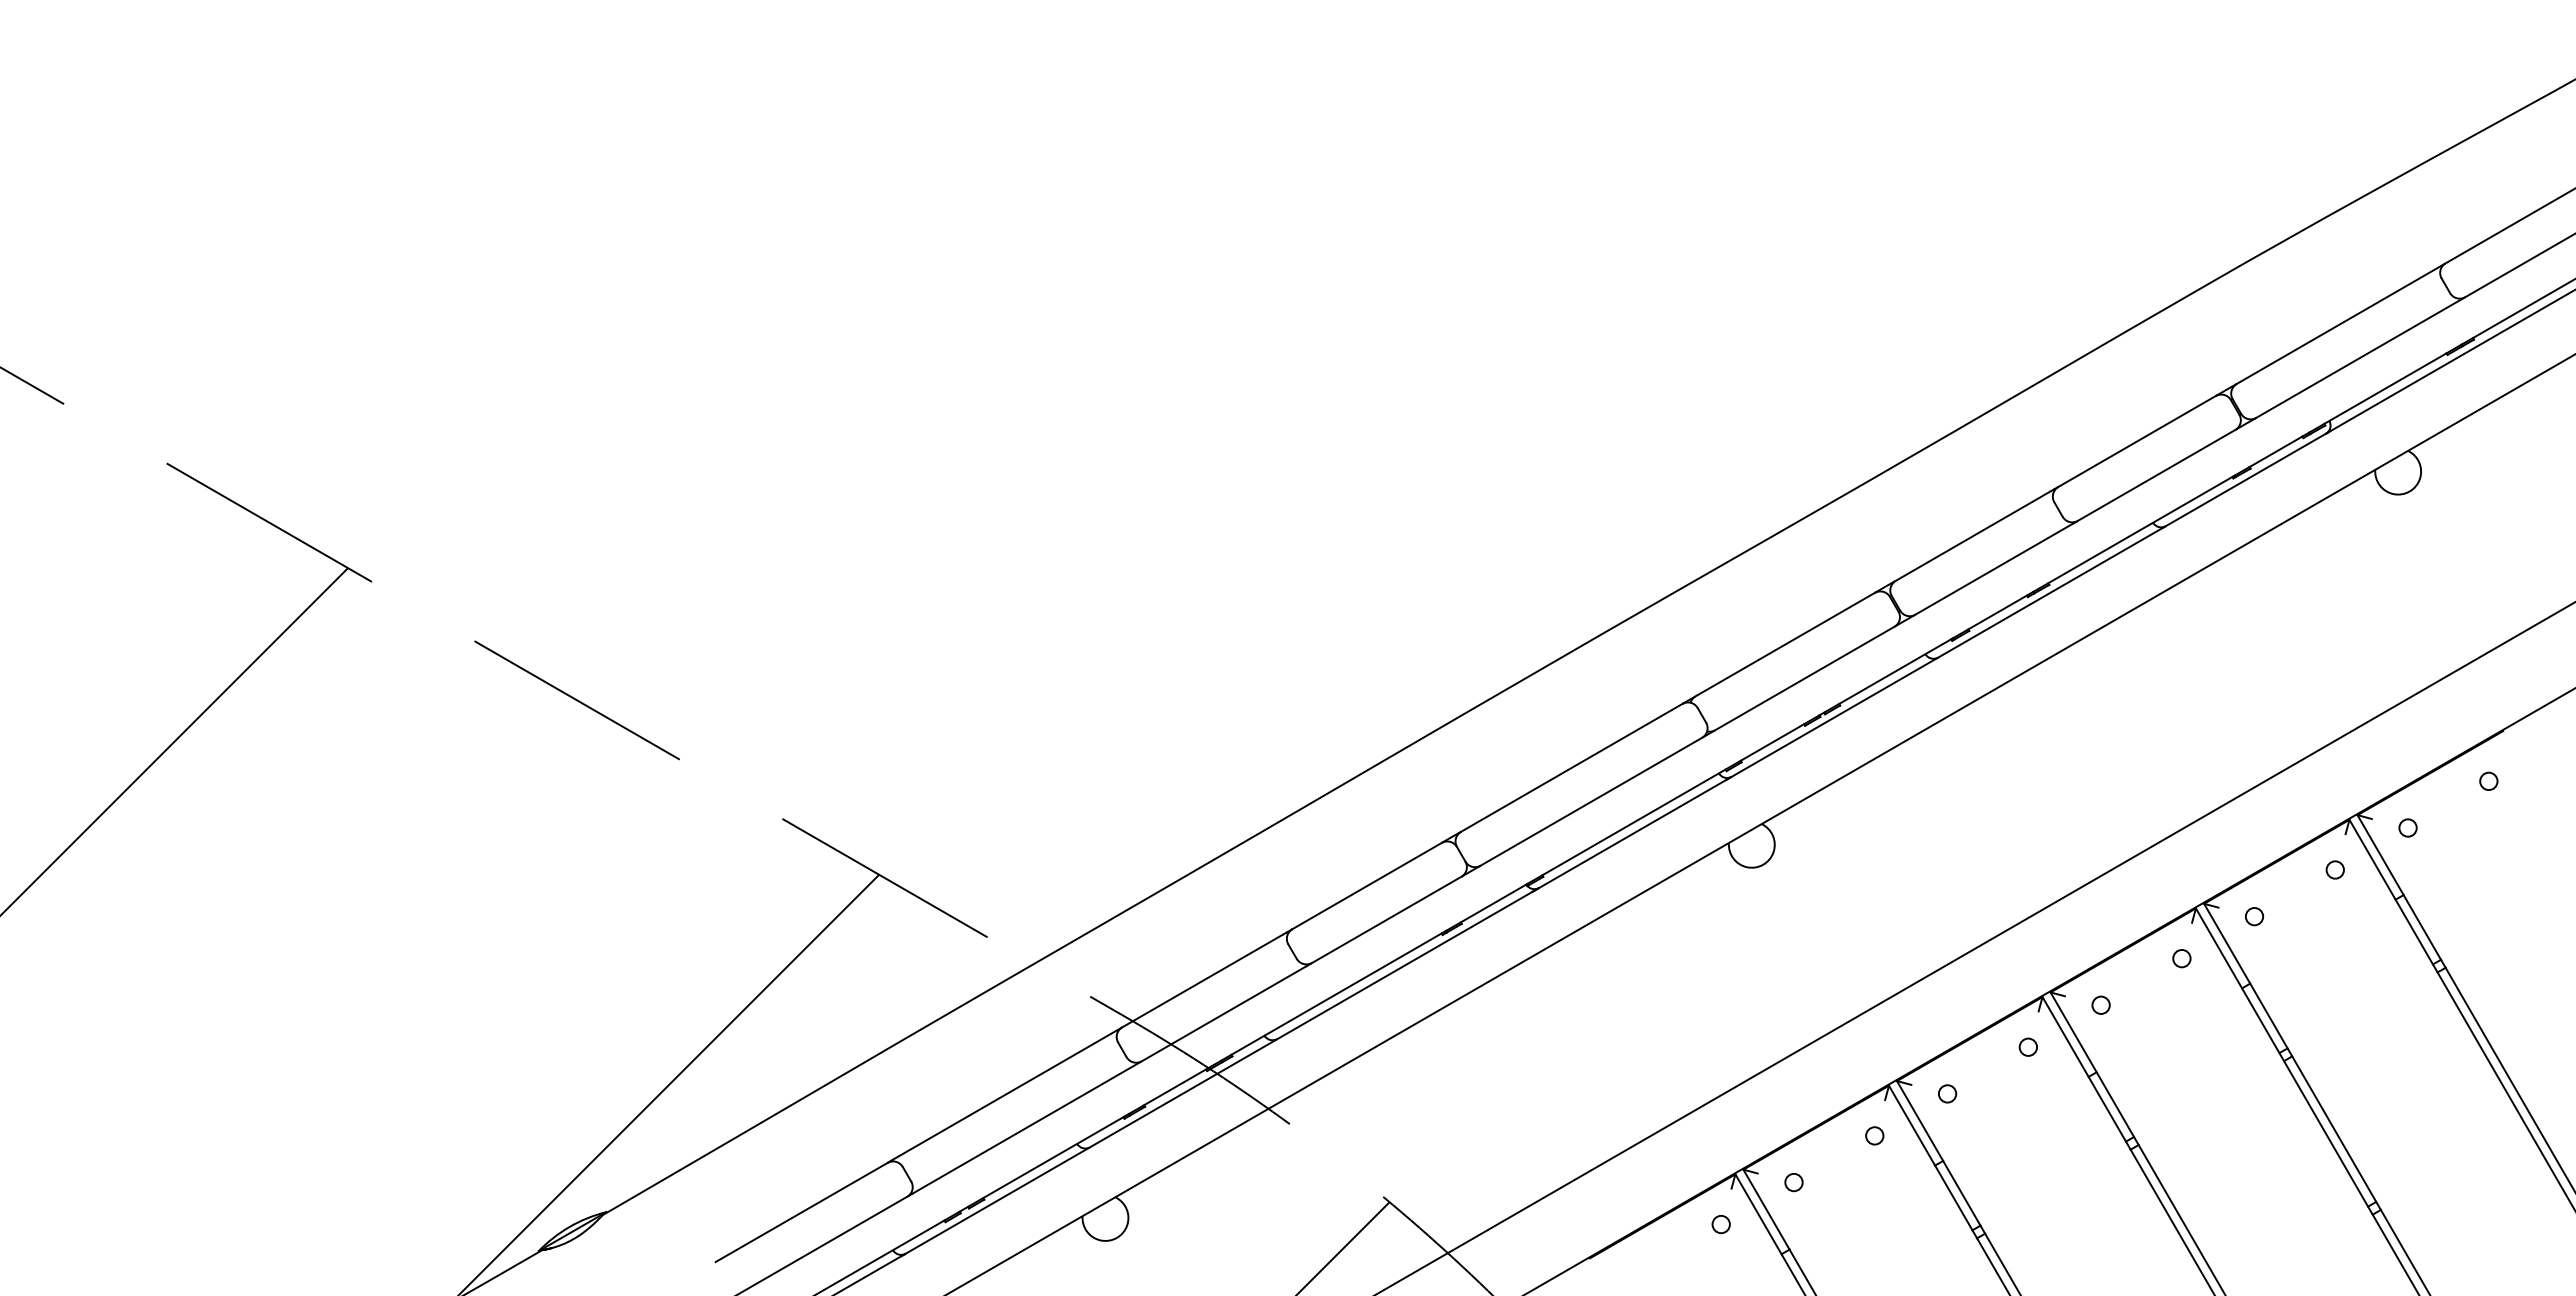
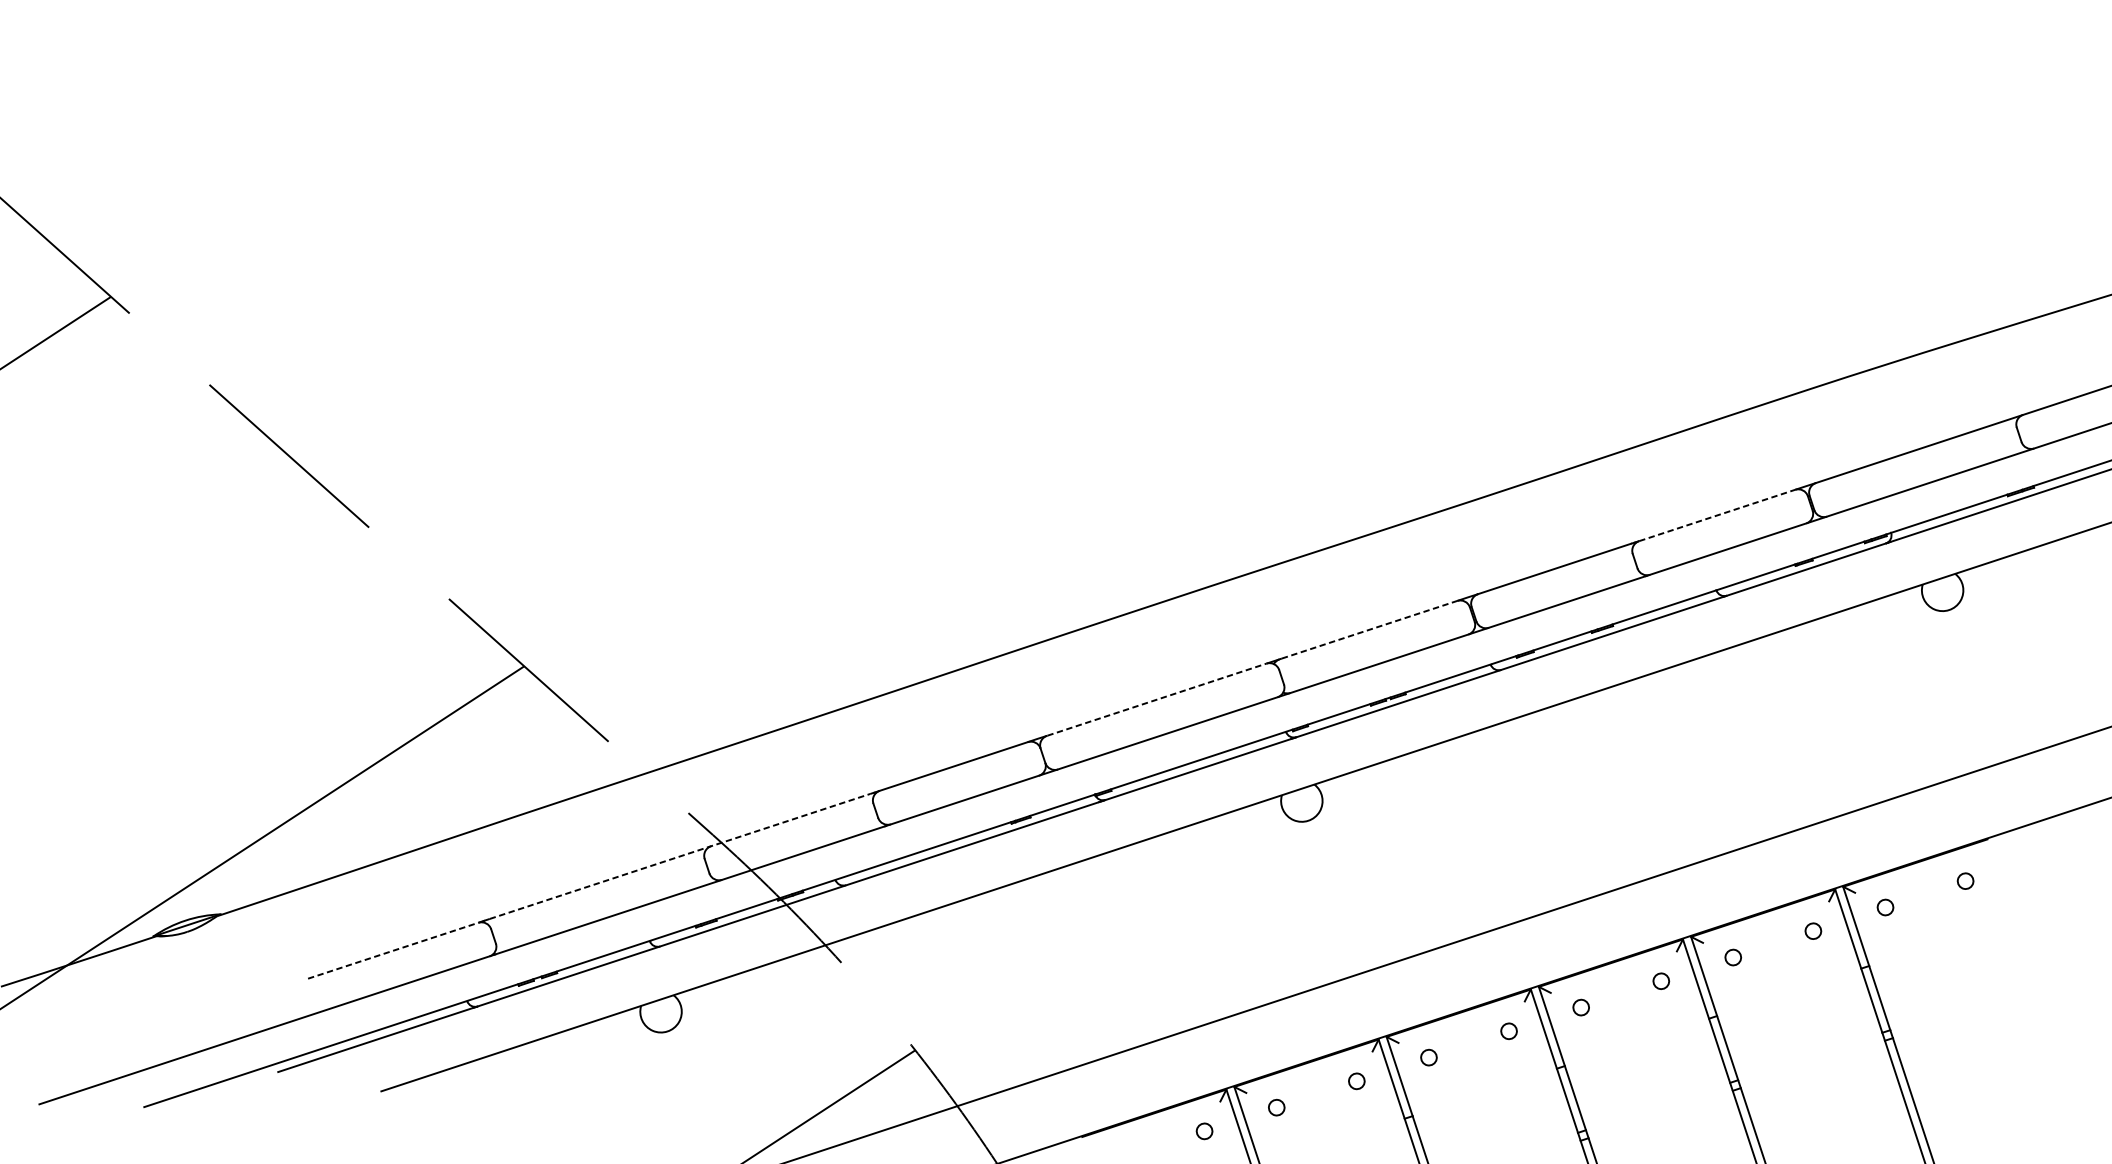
line: (2137, 441) -> (1717, 515), solid -> dashed
line: (1786, 643) -> (1369, 629), solid -> dashed
line: (1571, 767) -> (1156, 699), solid -> dashed
line: (1090, 1045) -> (679, 856), solid -> dashed
line: (802, 1212) -> (394, 950), solid -> dashed

